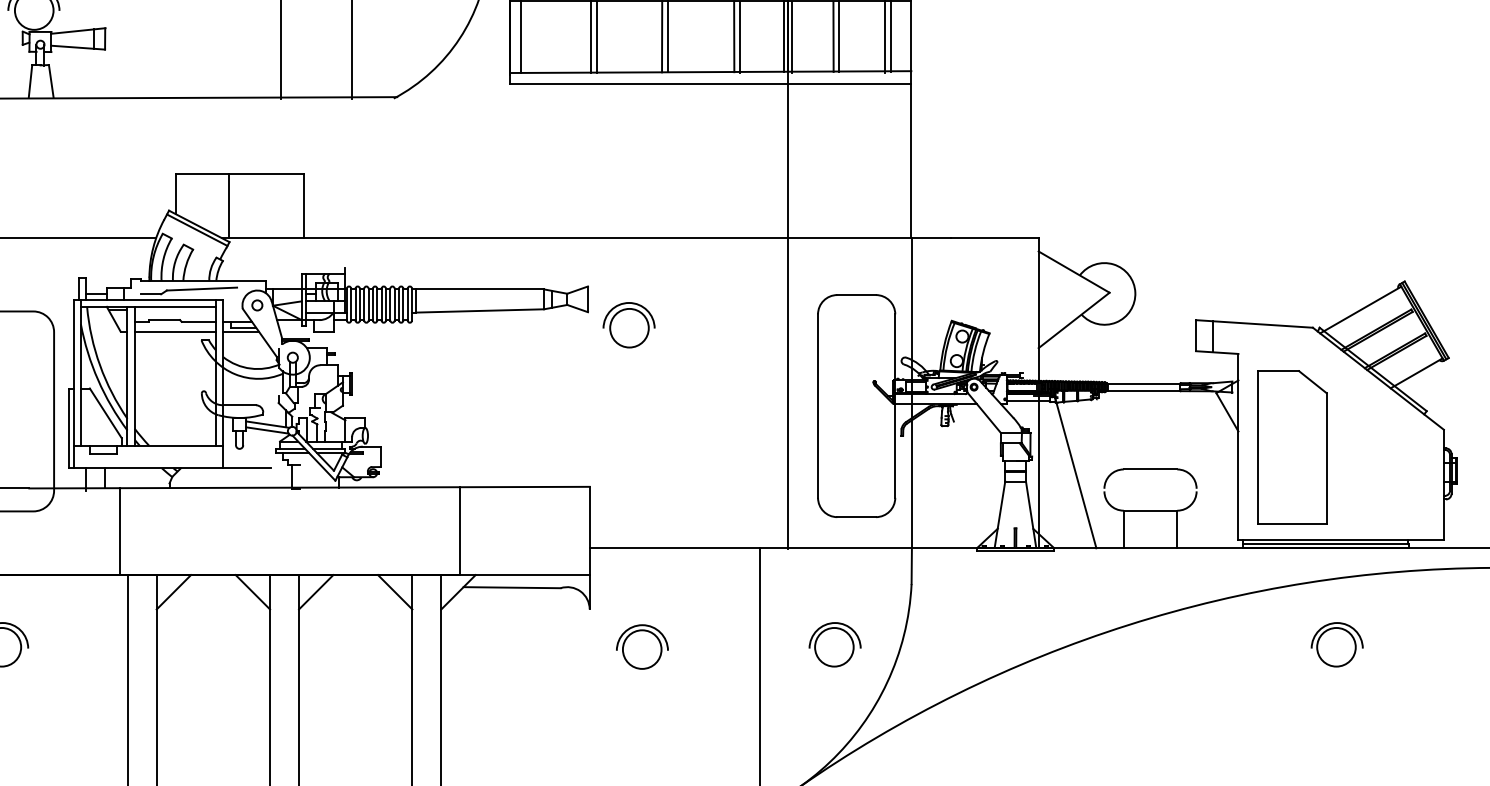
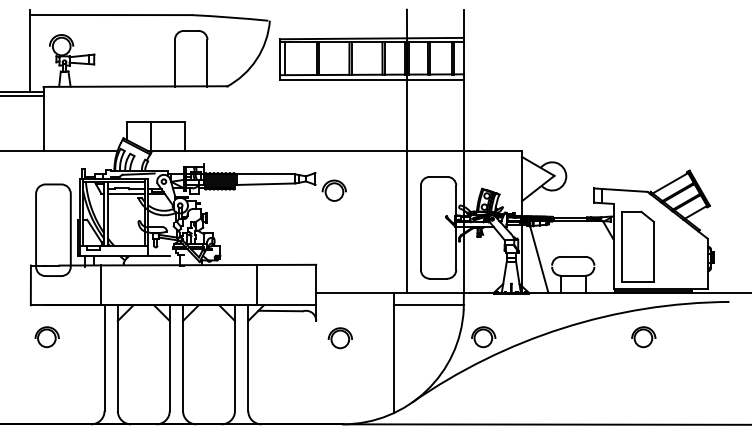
line: (834, 575) -> (428, 305), added
part: (834, 645) -> (483, 337), moved
part: (1336, 645) -> (643, 337), moved

